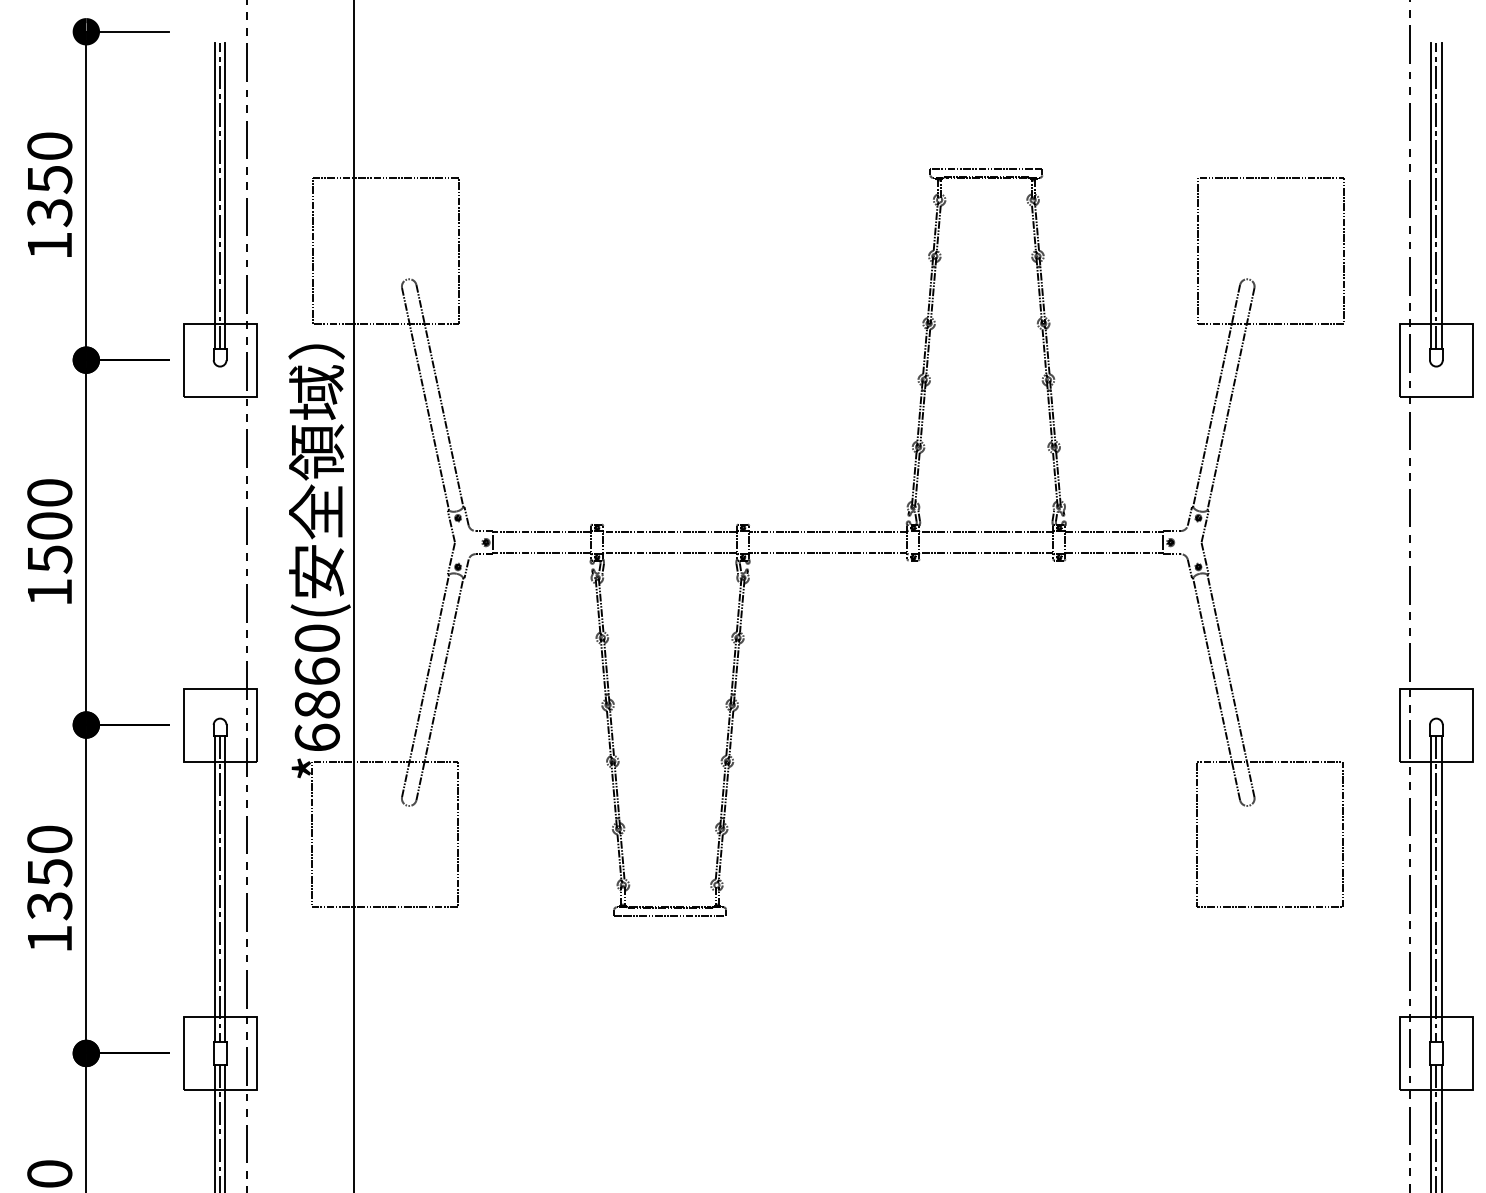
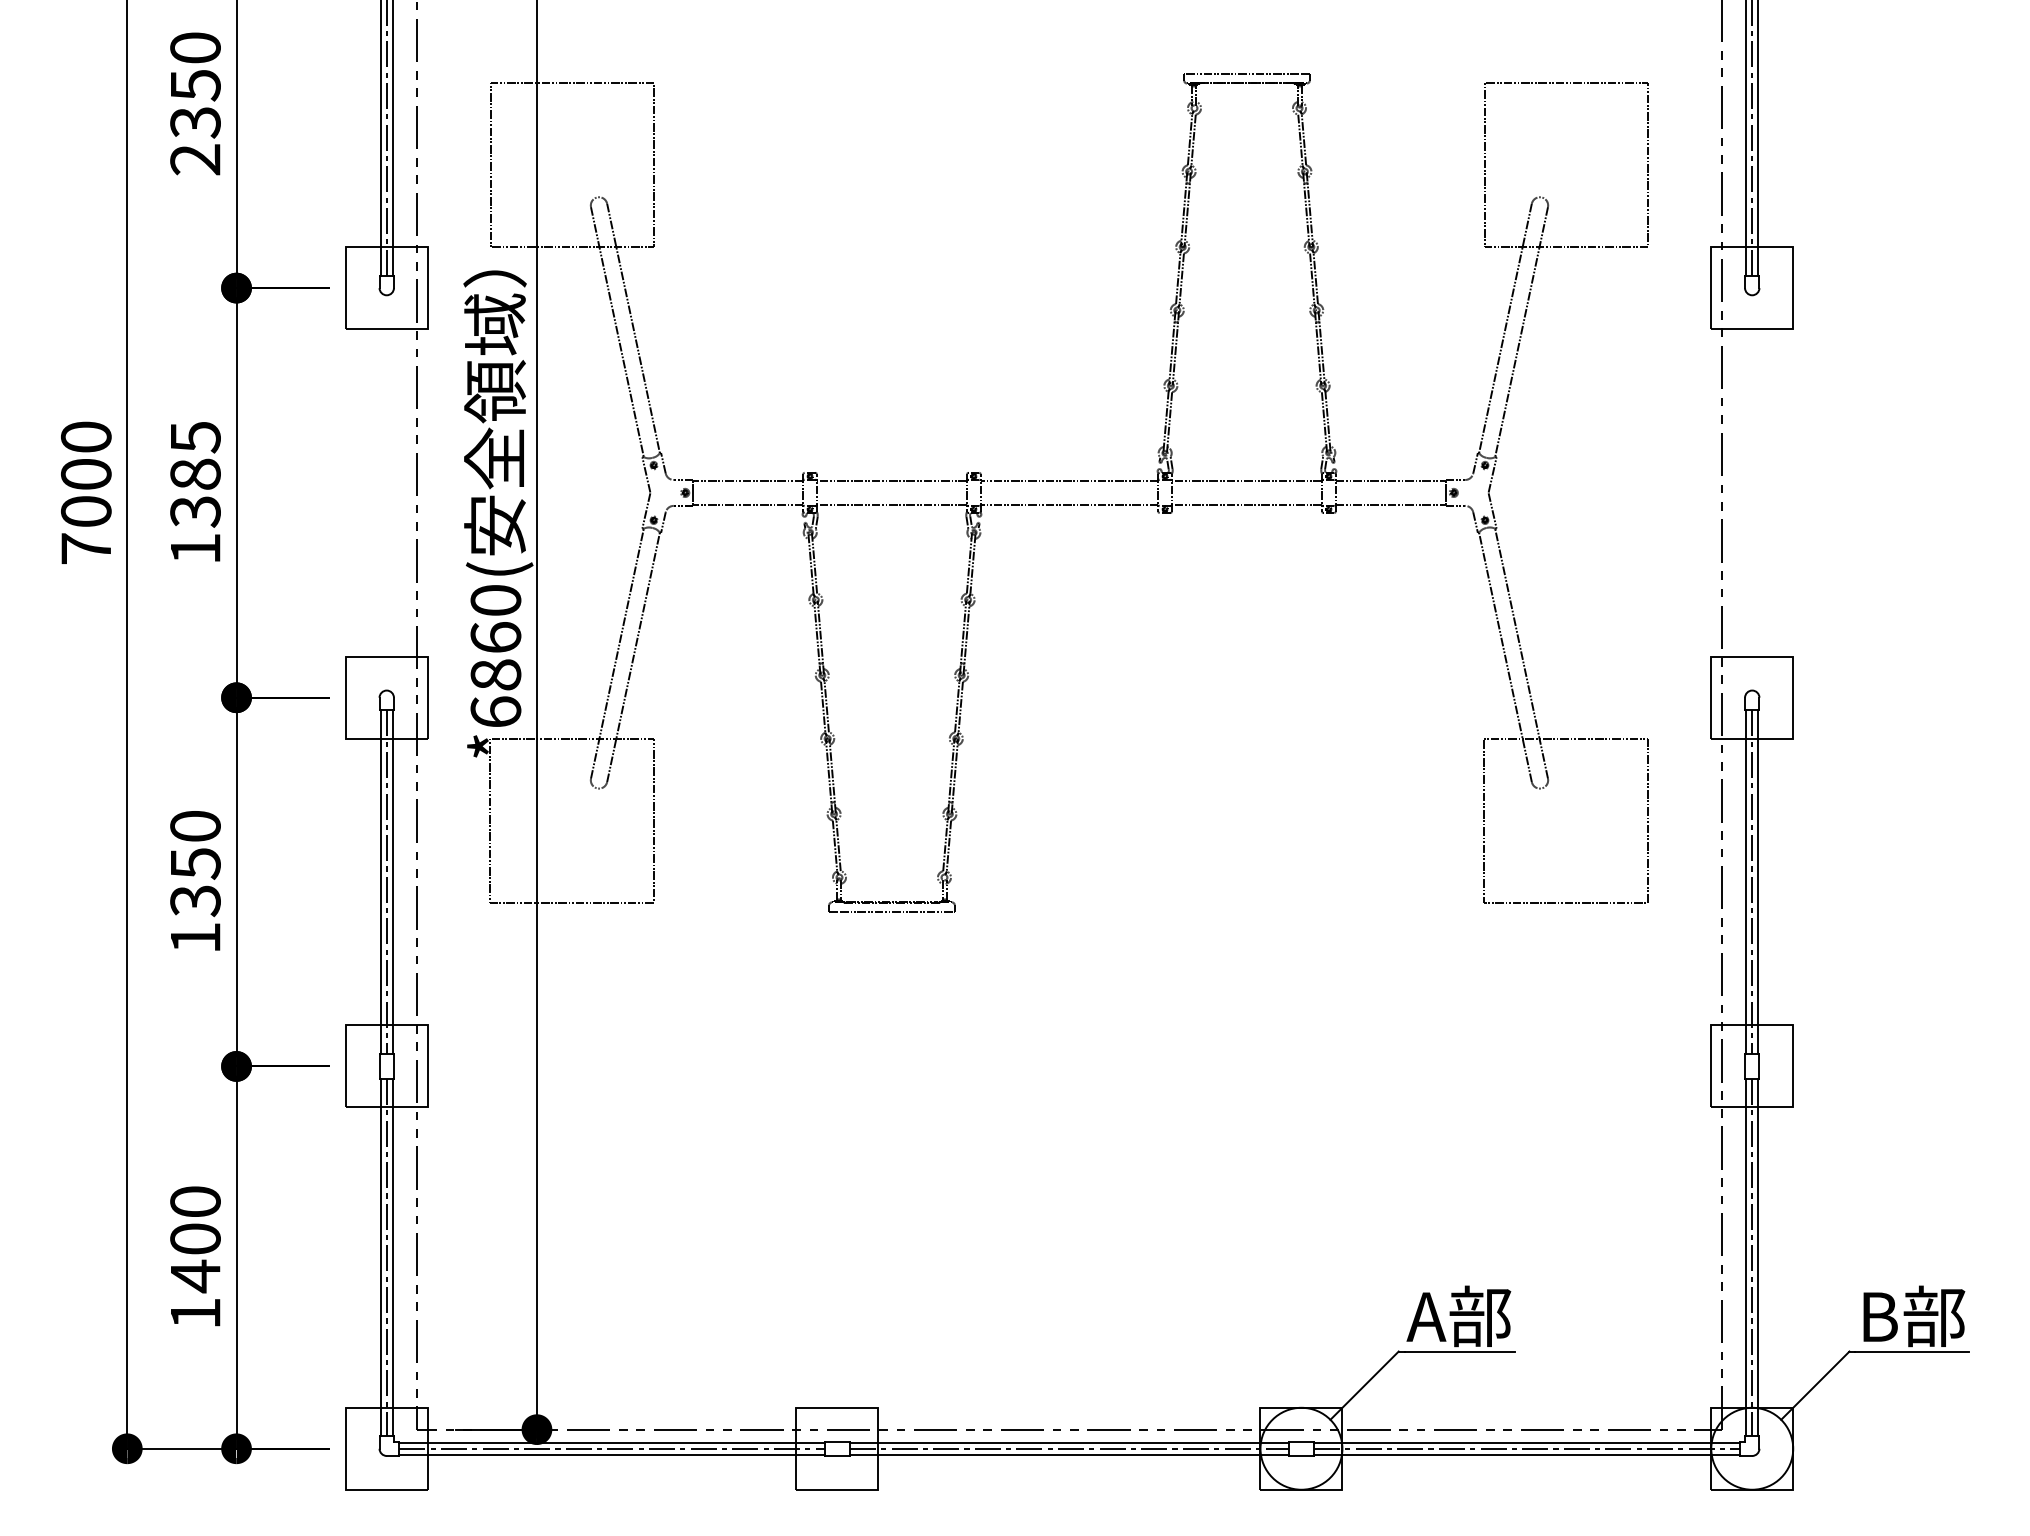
text: (49, 245) -> (195, 159), 1350 -> 2350
text: (49, 526) -> (195, 474), 1500 -> 1385

